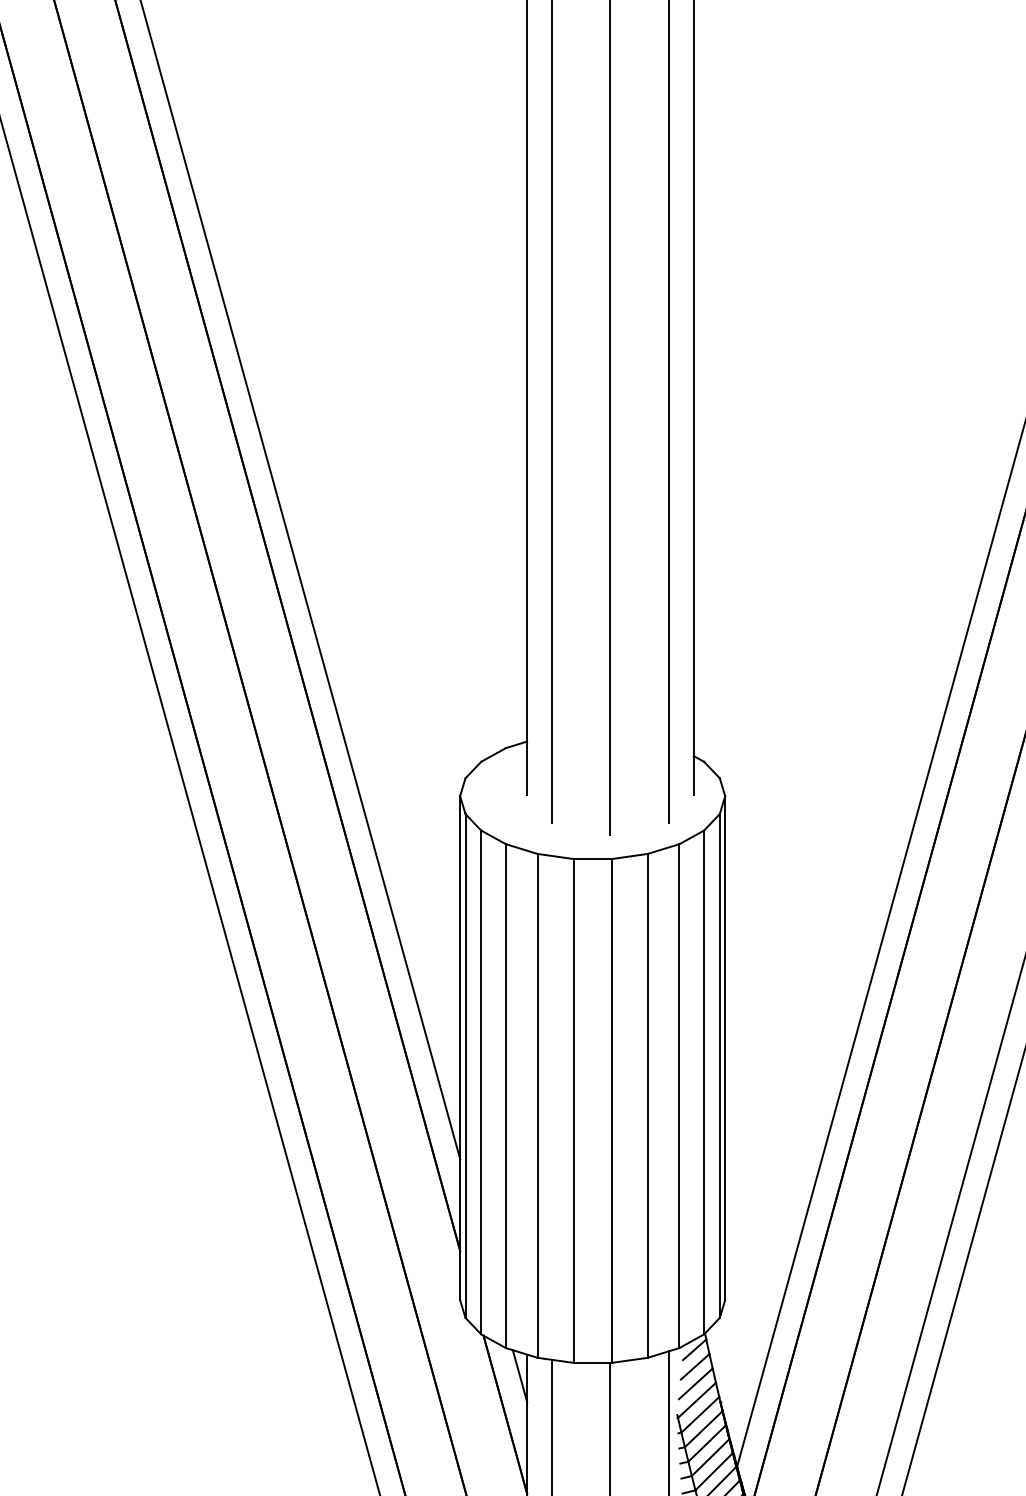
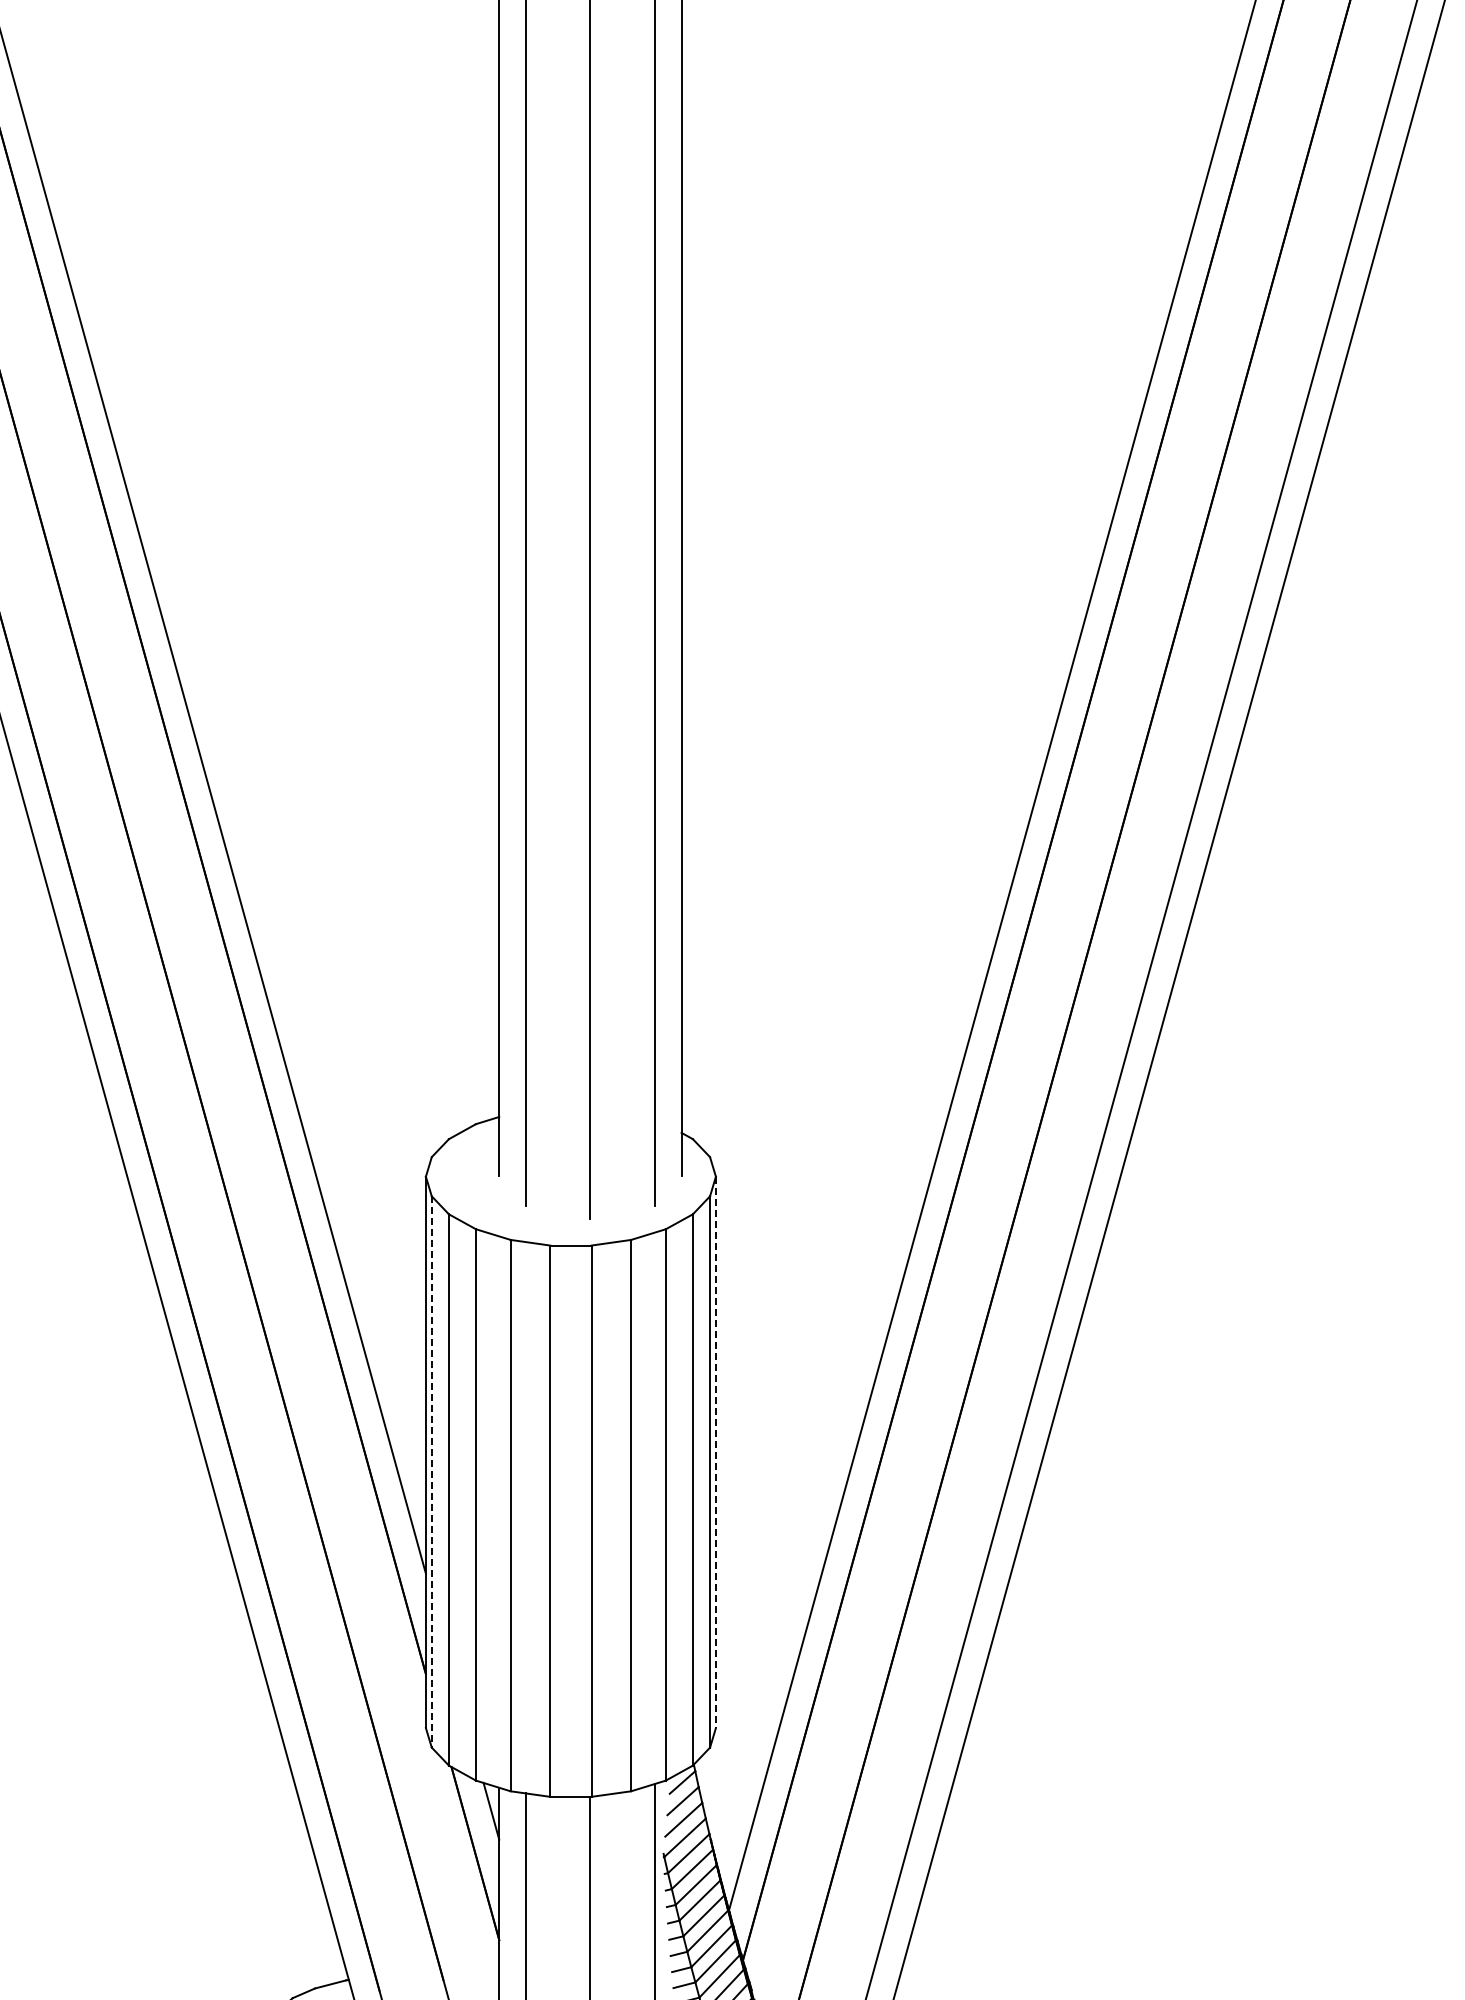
line: (724, 1048) -> (715, 1452), solid -> dashed
line: (465, 1065) -> (431, 1471), solid -> dashed

